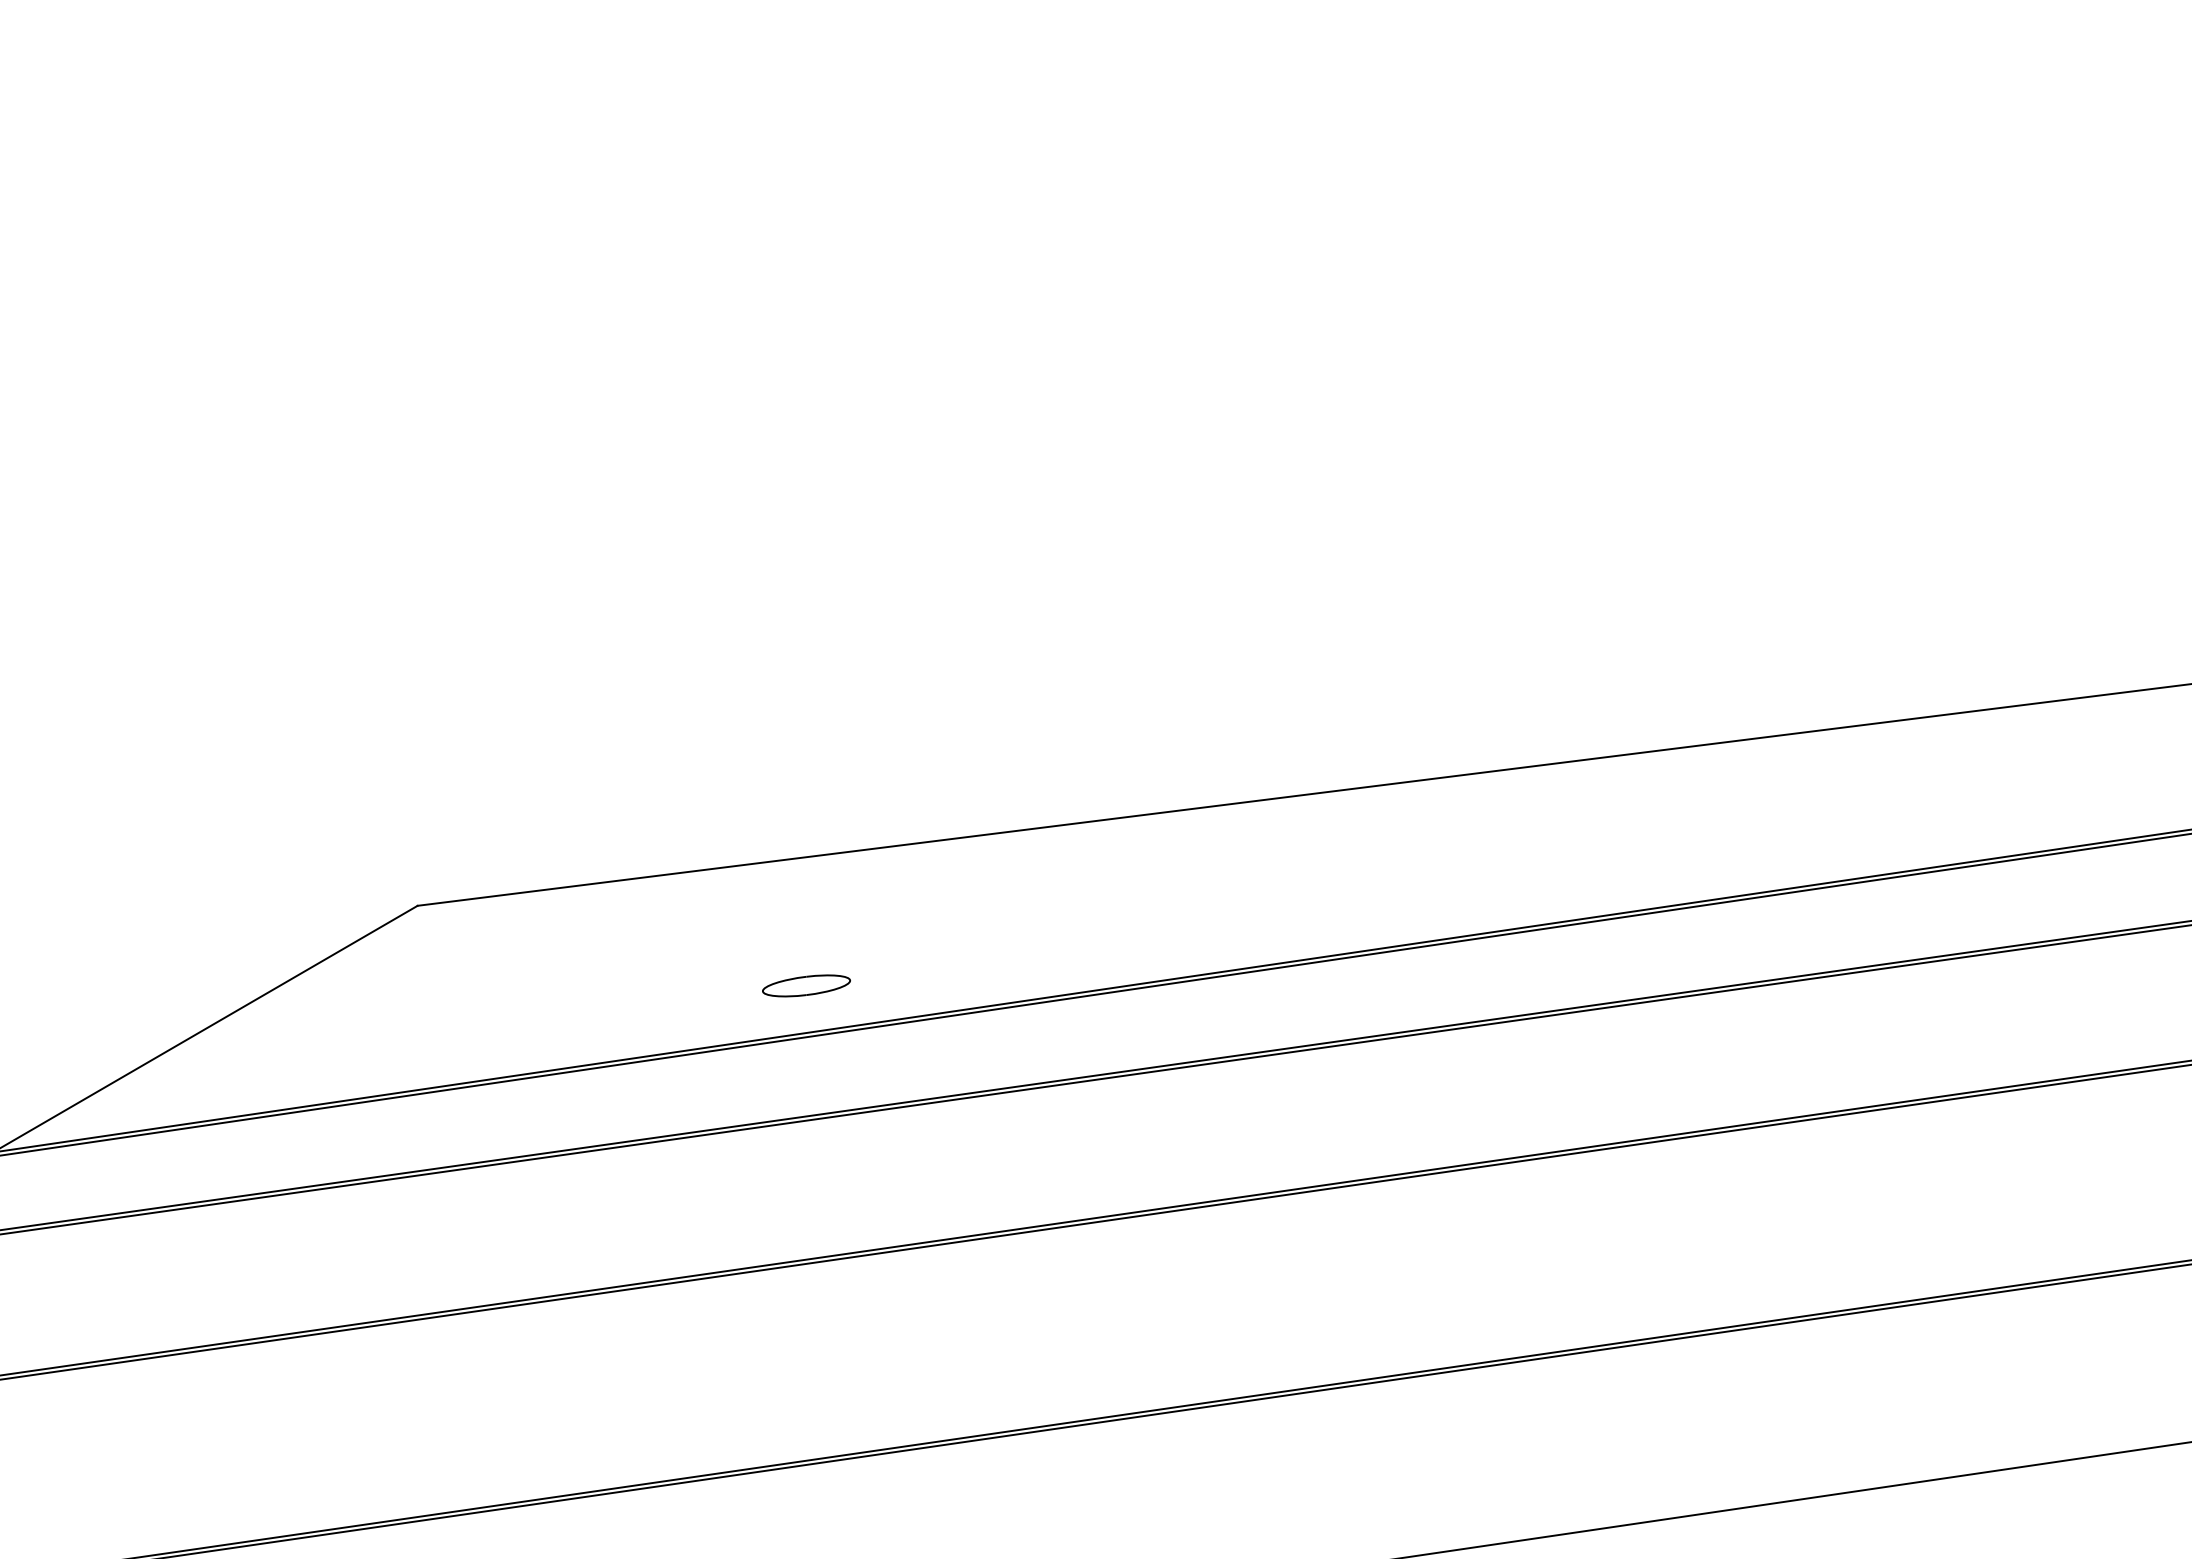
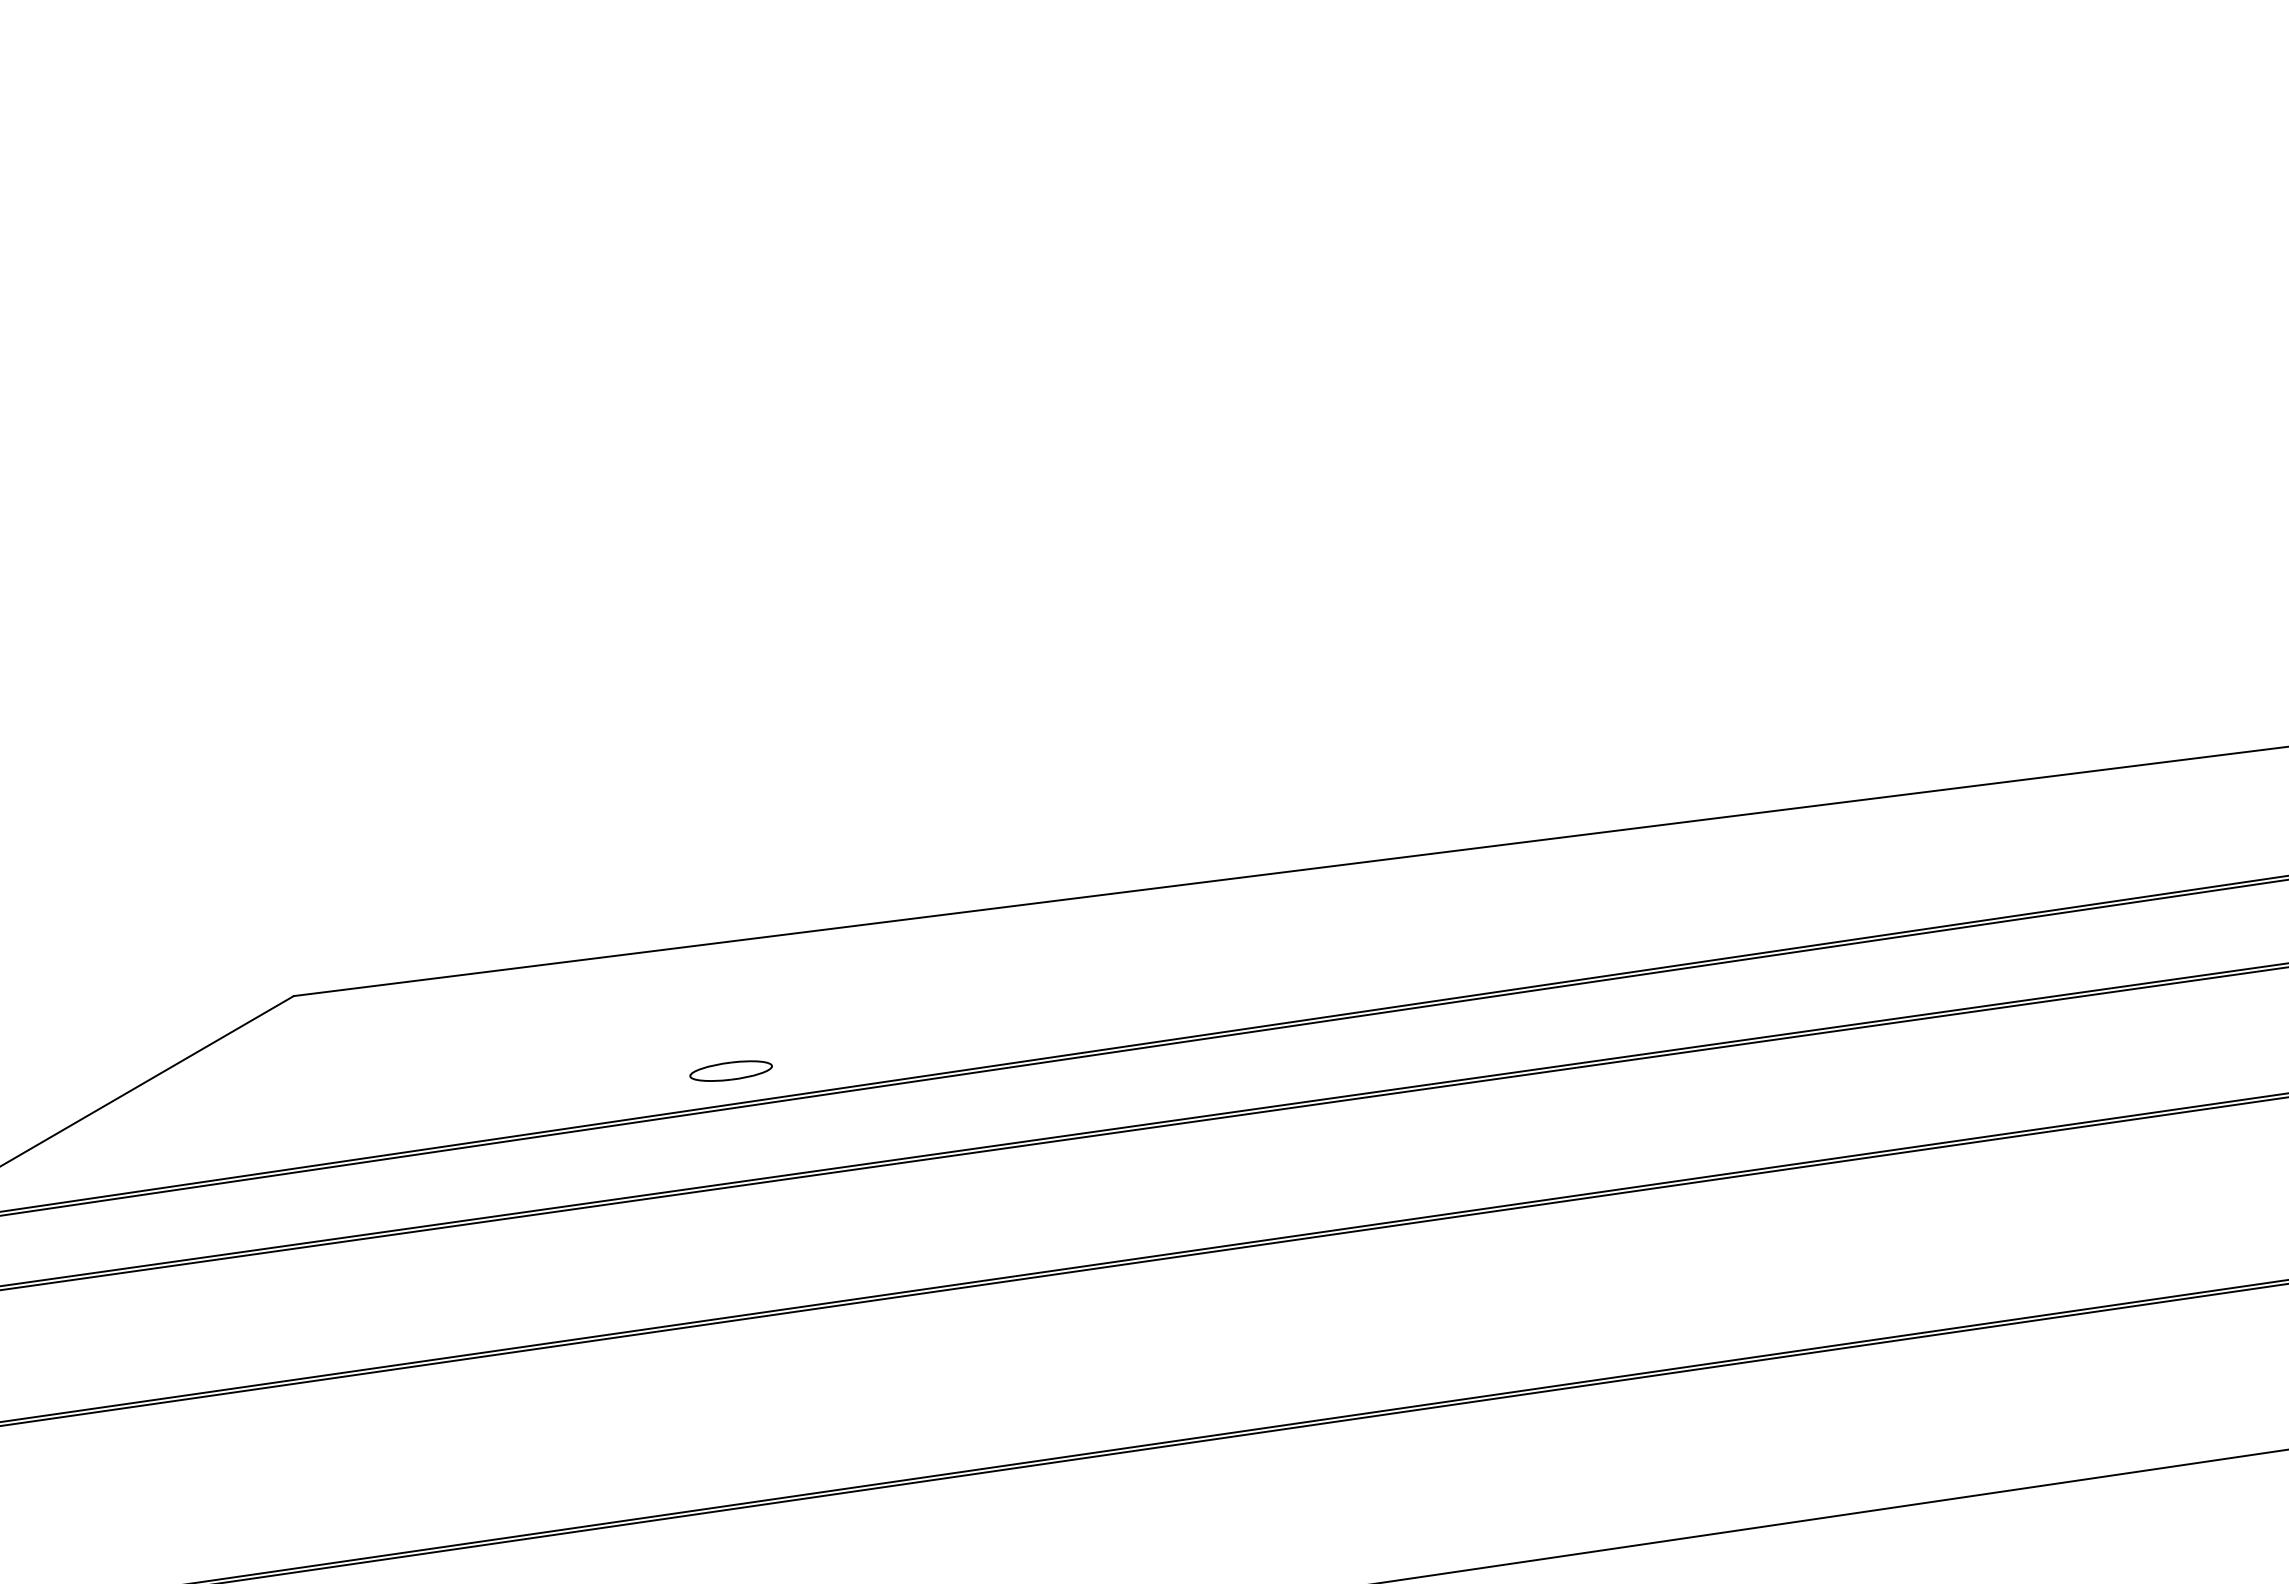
part: (805, 985) -> (730, 1070), moved

